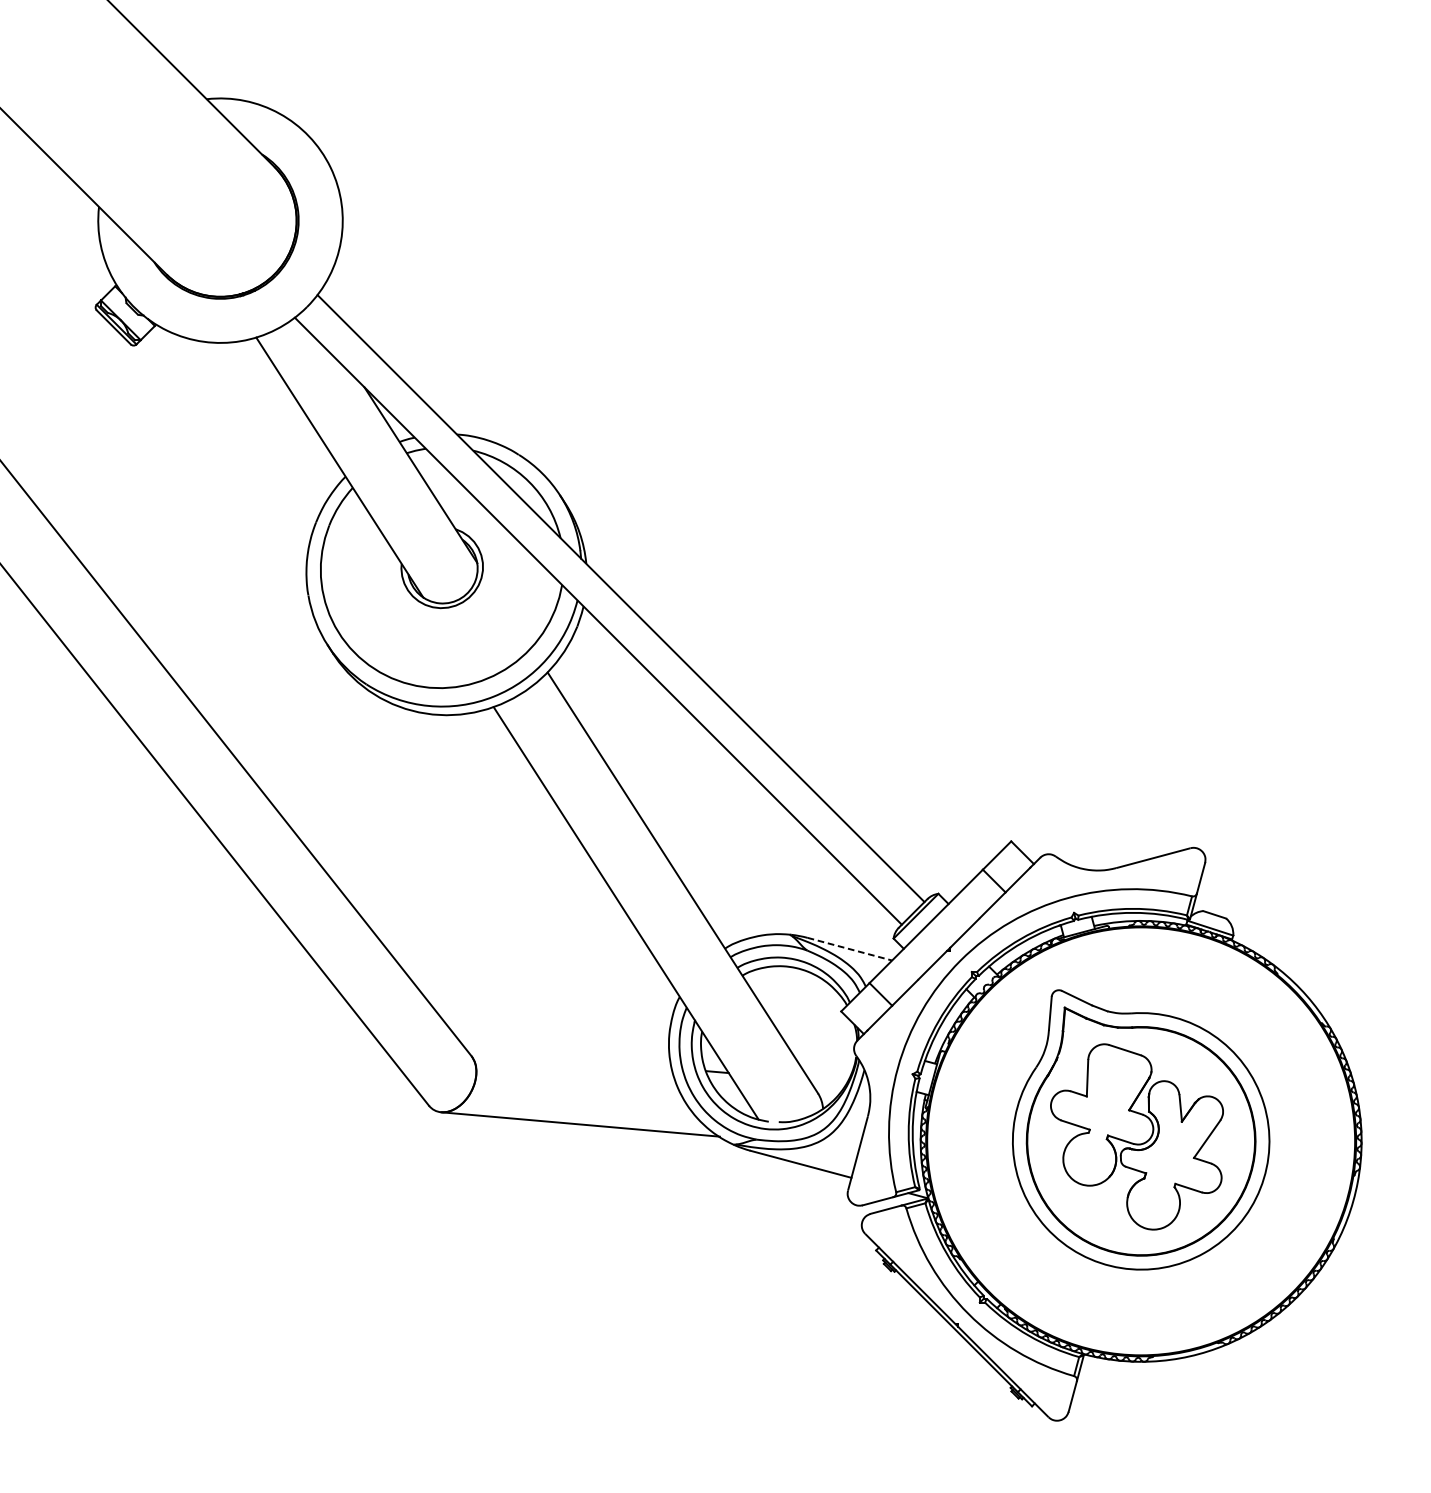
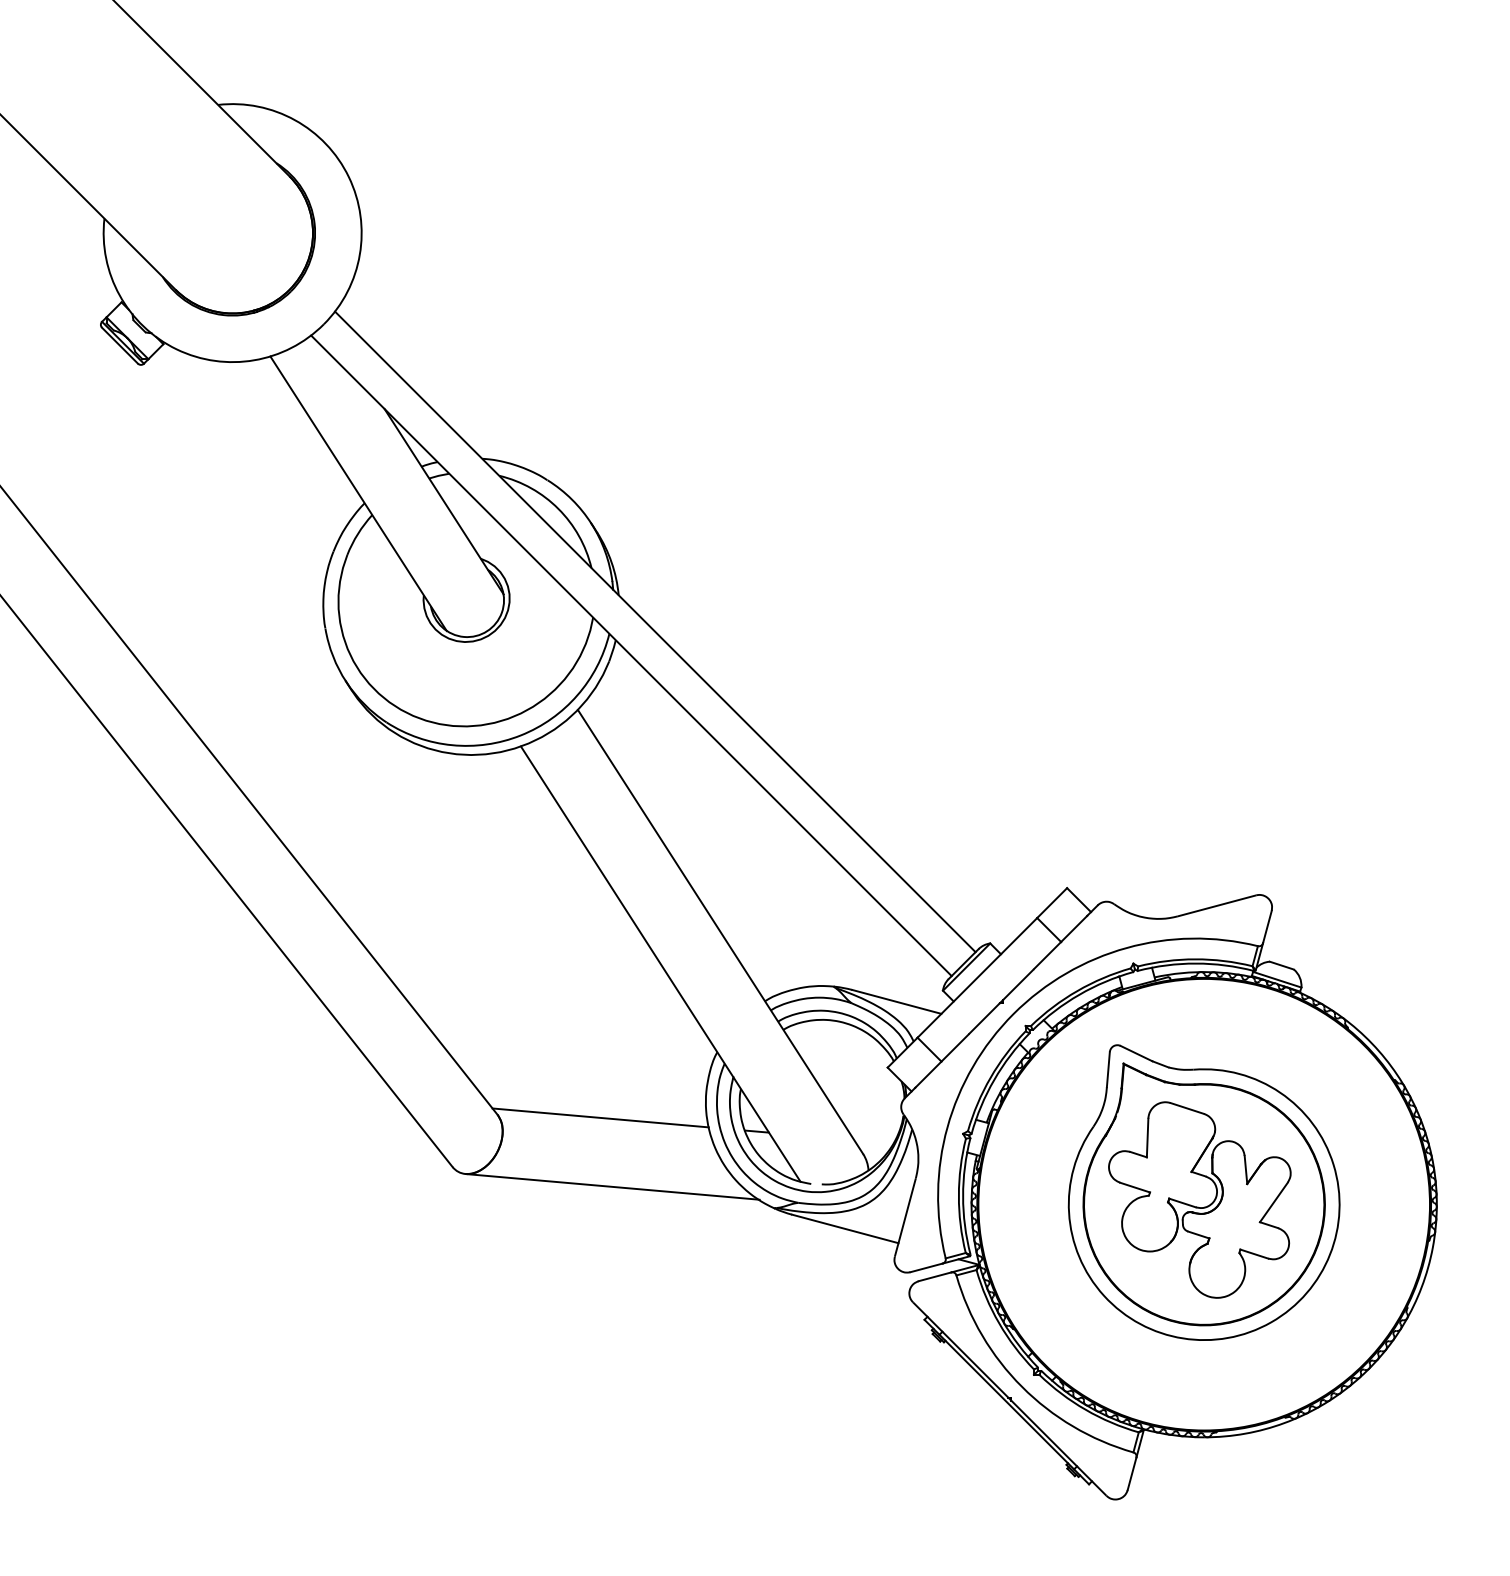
line: (850, 949) -> (897, 1002), dashed -> solid
line: (569, 1058) -> (600, 1117), added

